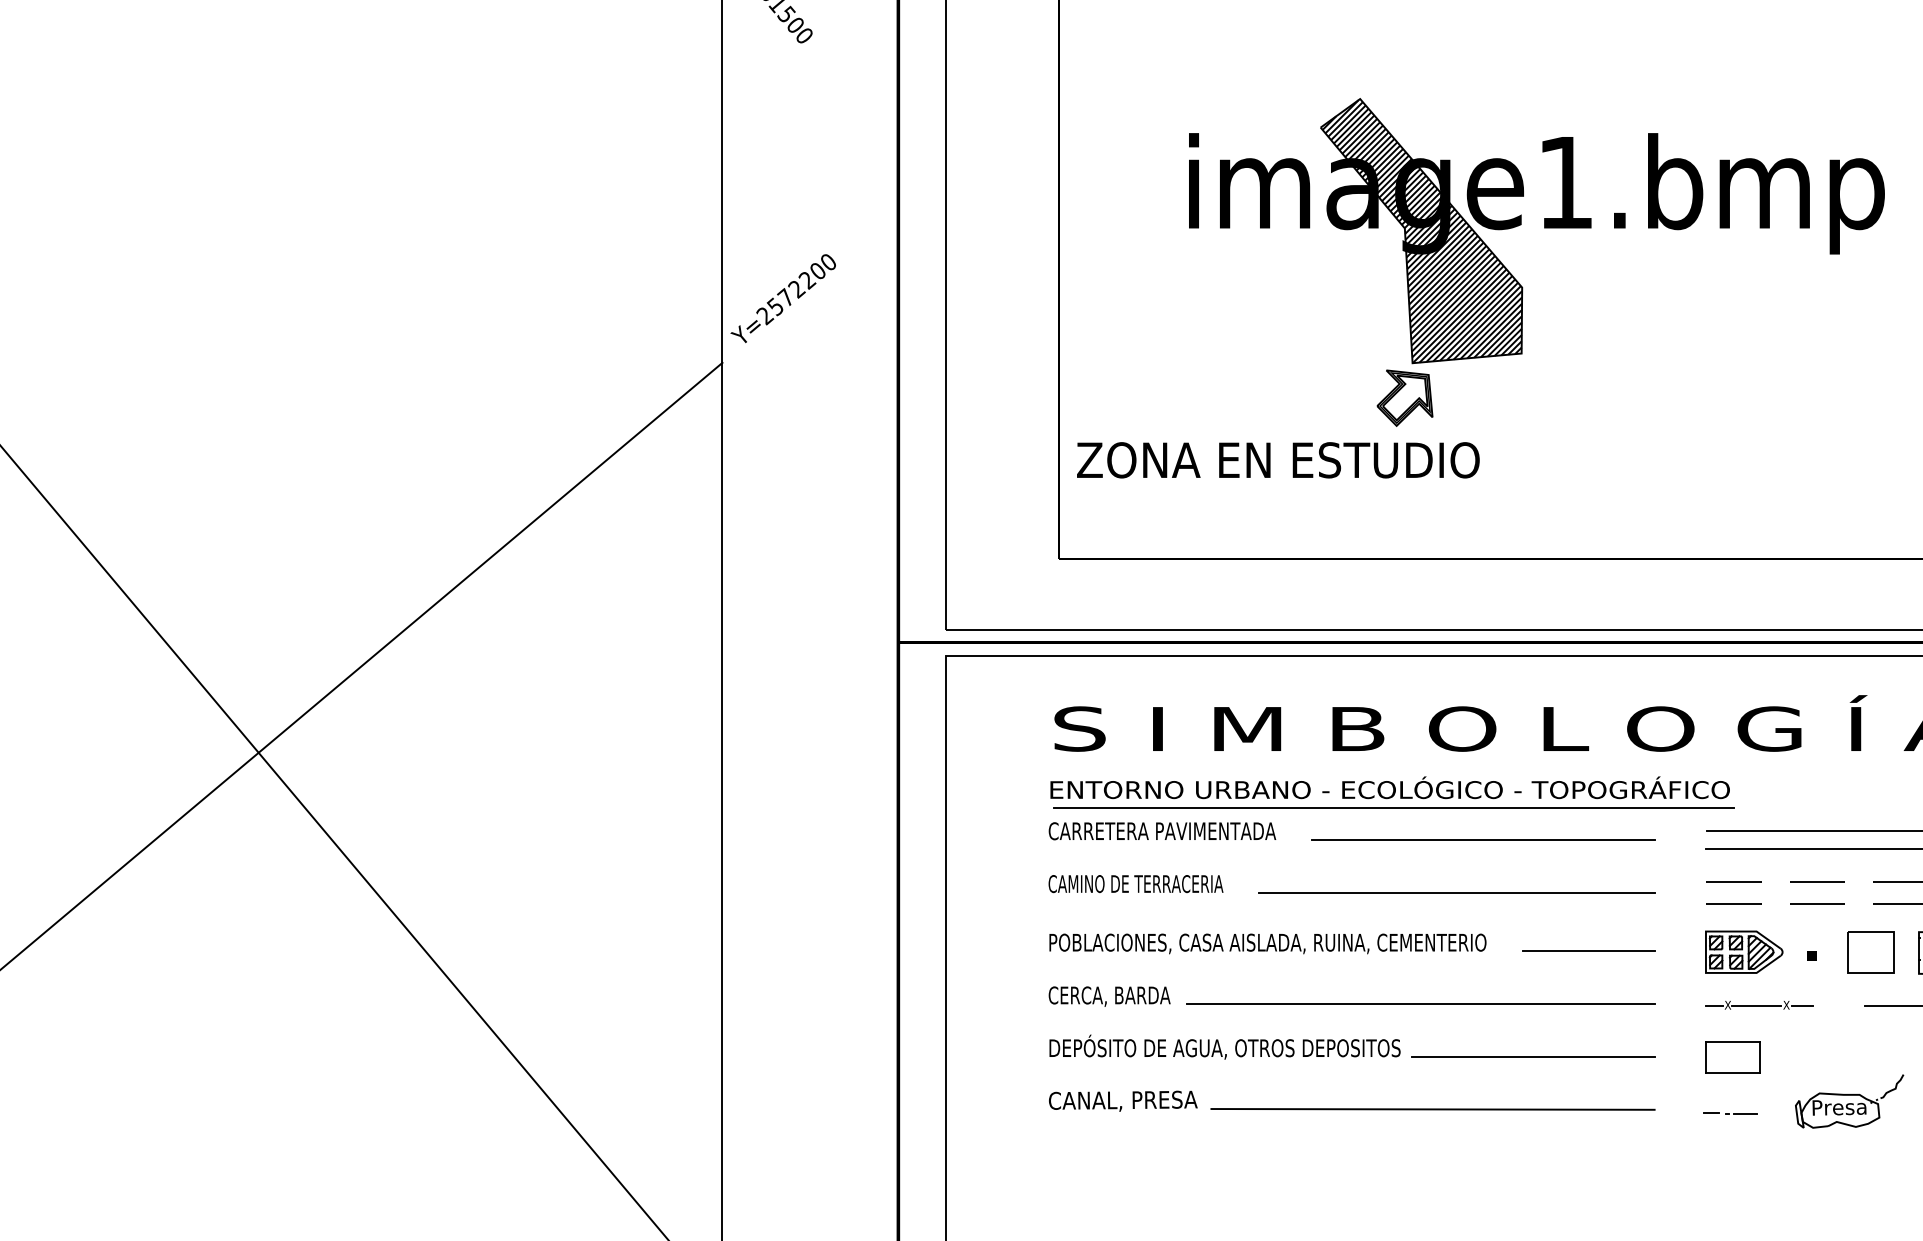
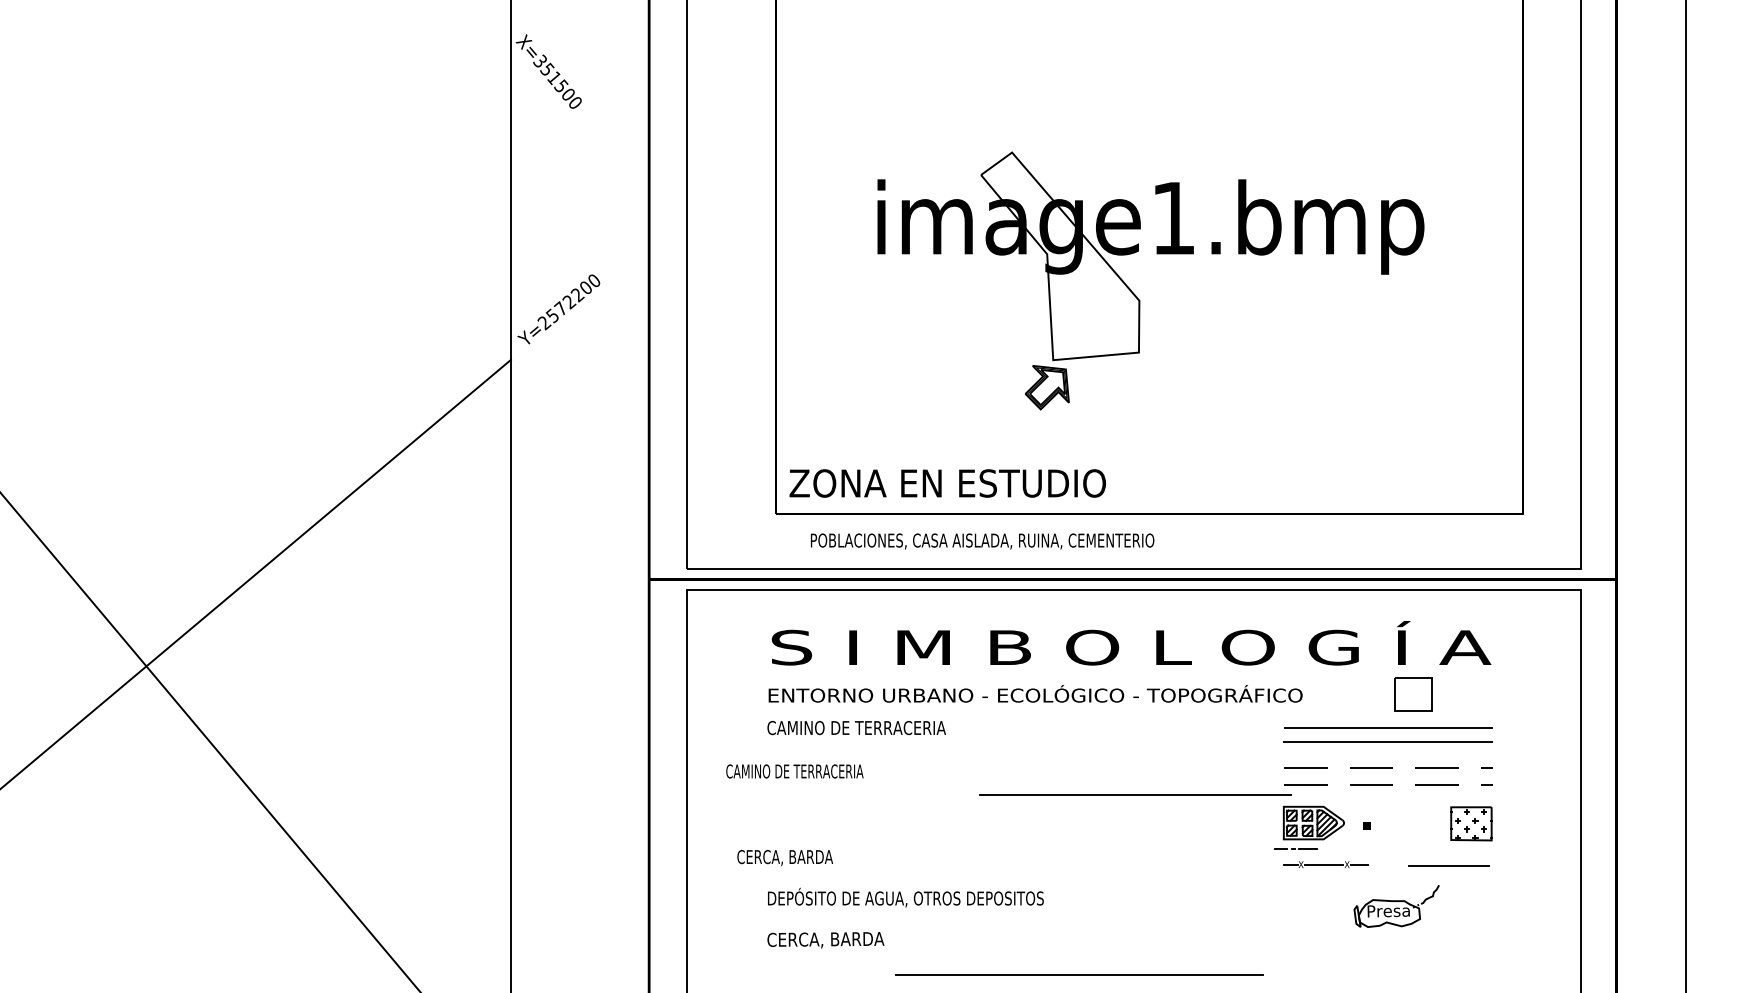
hatch: (1421, 231) -> (1060, 256), removed
text: (1277, 460) -> (947, 483), moved
line: (1393, 807) -> (1038, 709), removed
text: (1160, 830) -> (855, 727), CARRETERA PAVIMENTADA -> CAMINO DE TERRACERIA
line: (1482, 839) -> (1108, 734), removed
text: (1135, 884) -> (794, 771), moved
line: (1456, 891) -> (1135, 794), moved
text: (1267, 943) -> (982, 541), moved
line: (1588, 951) -> (1191, 822), removed
part: (1870, 952) -> (1413, 694), moved
text: (1110, 997) -> (785, 858), moved
line: (1420, 1003) -> (1079, 974), moved
line: (1532, 1057) -> (1147, 905), removed
part: (1732, 1057) -> (1304, 905), removed
text: (1122, 1100) -> (825, 939), CANAL, PRESA -> CERCA, BARDA
part: (1849, 1101) -> (1396, 906), moved
line: (1433, 1109) -> (1069, 946), removed
line: (1729, 1113) -> (1295, 848), moved

